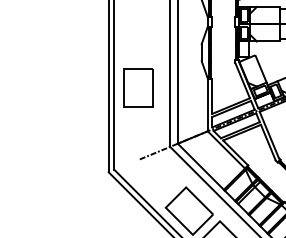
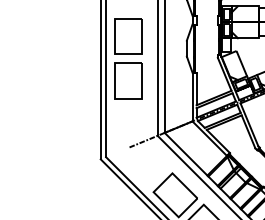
part: (138, 39) -> (128, 36), added

